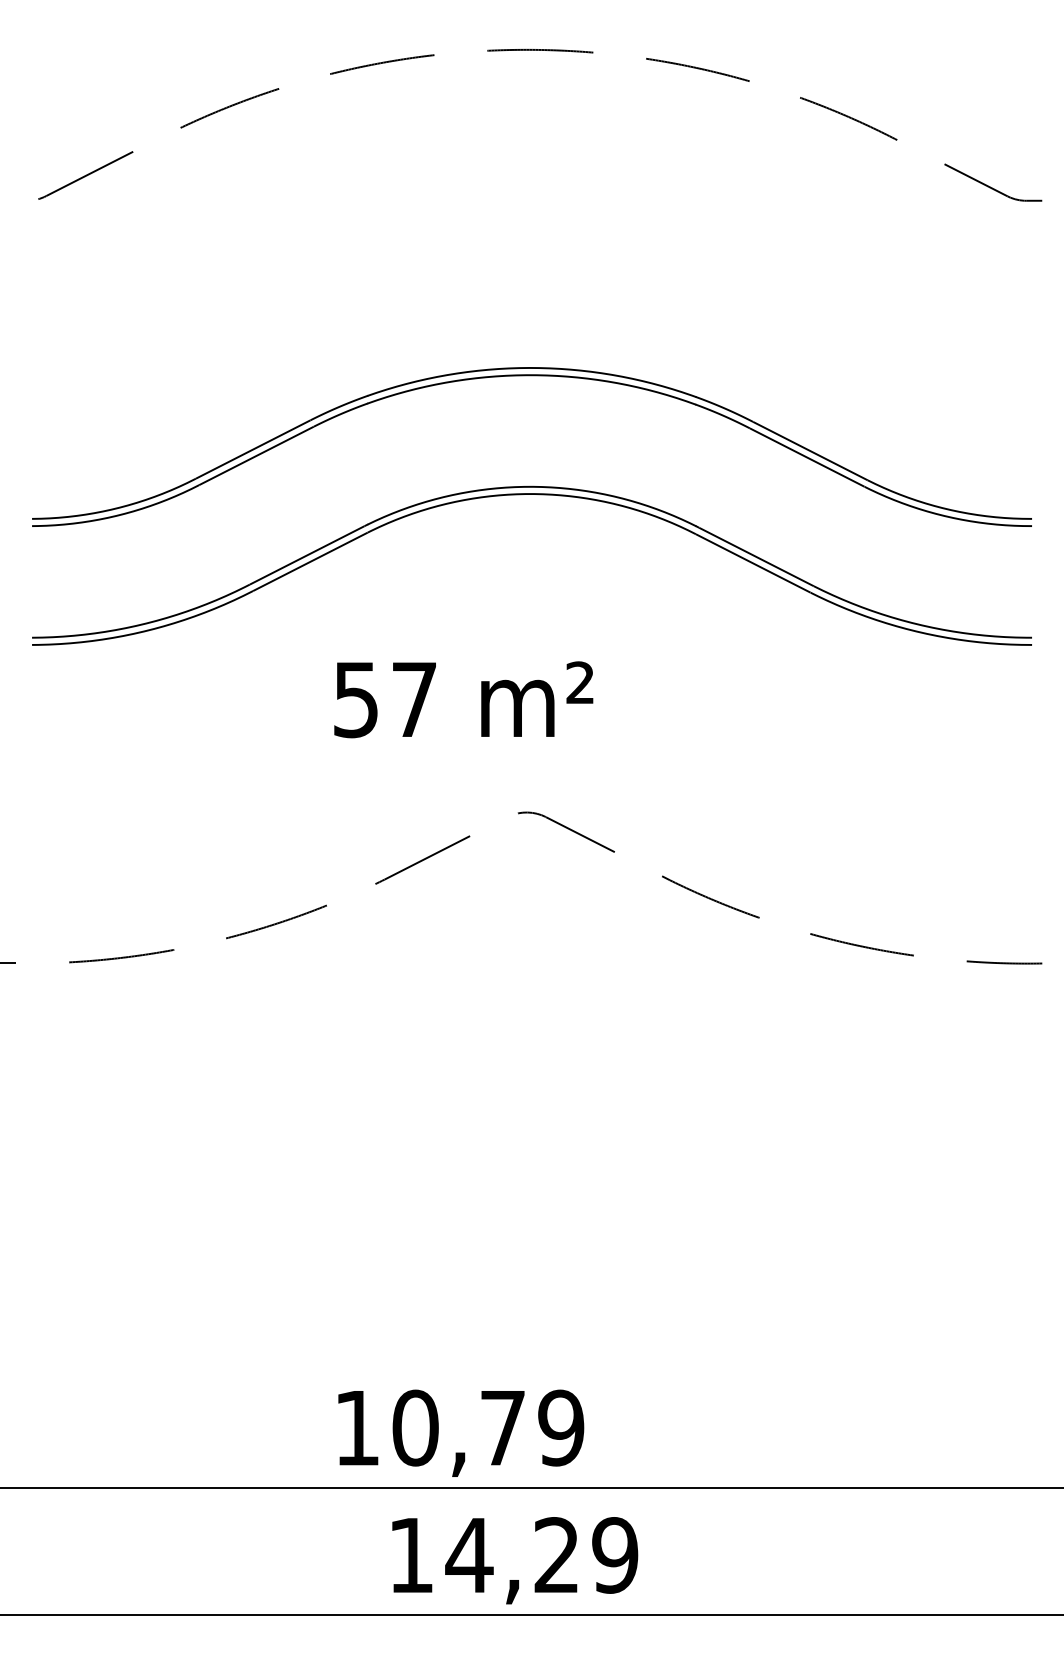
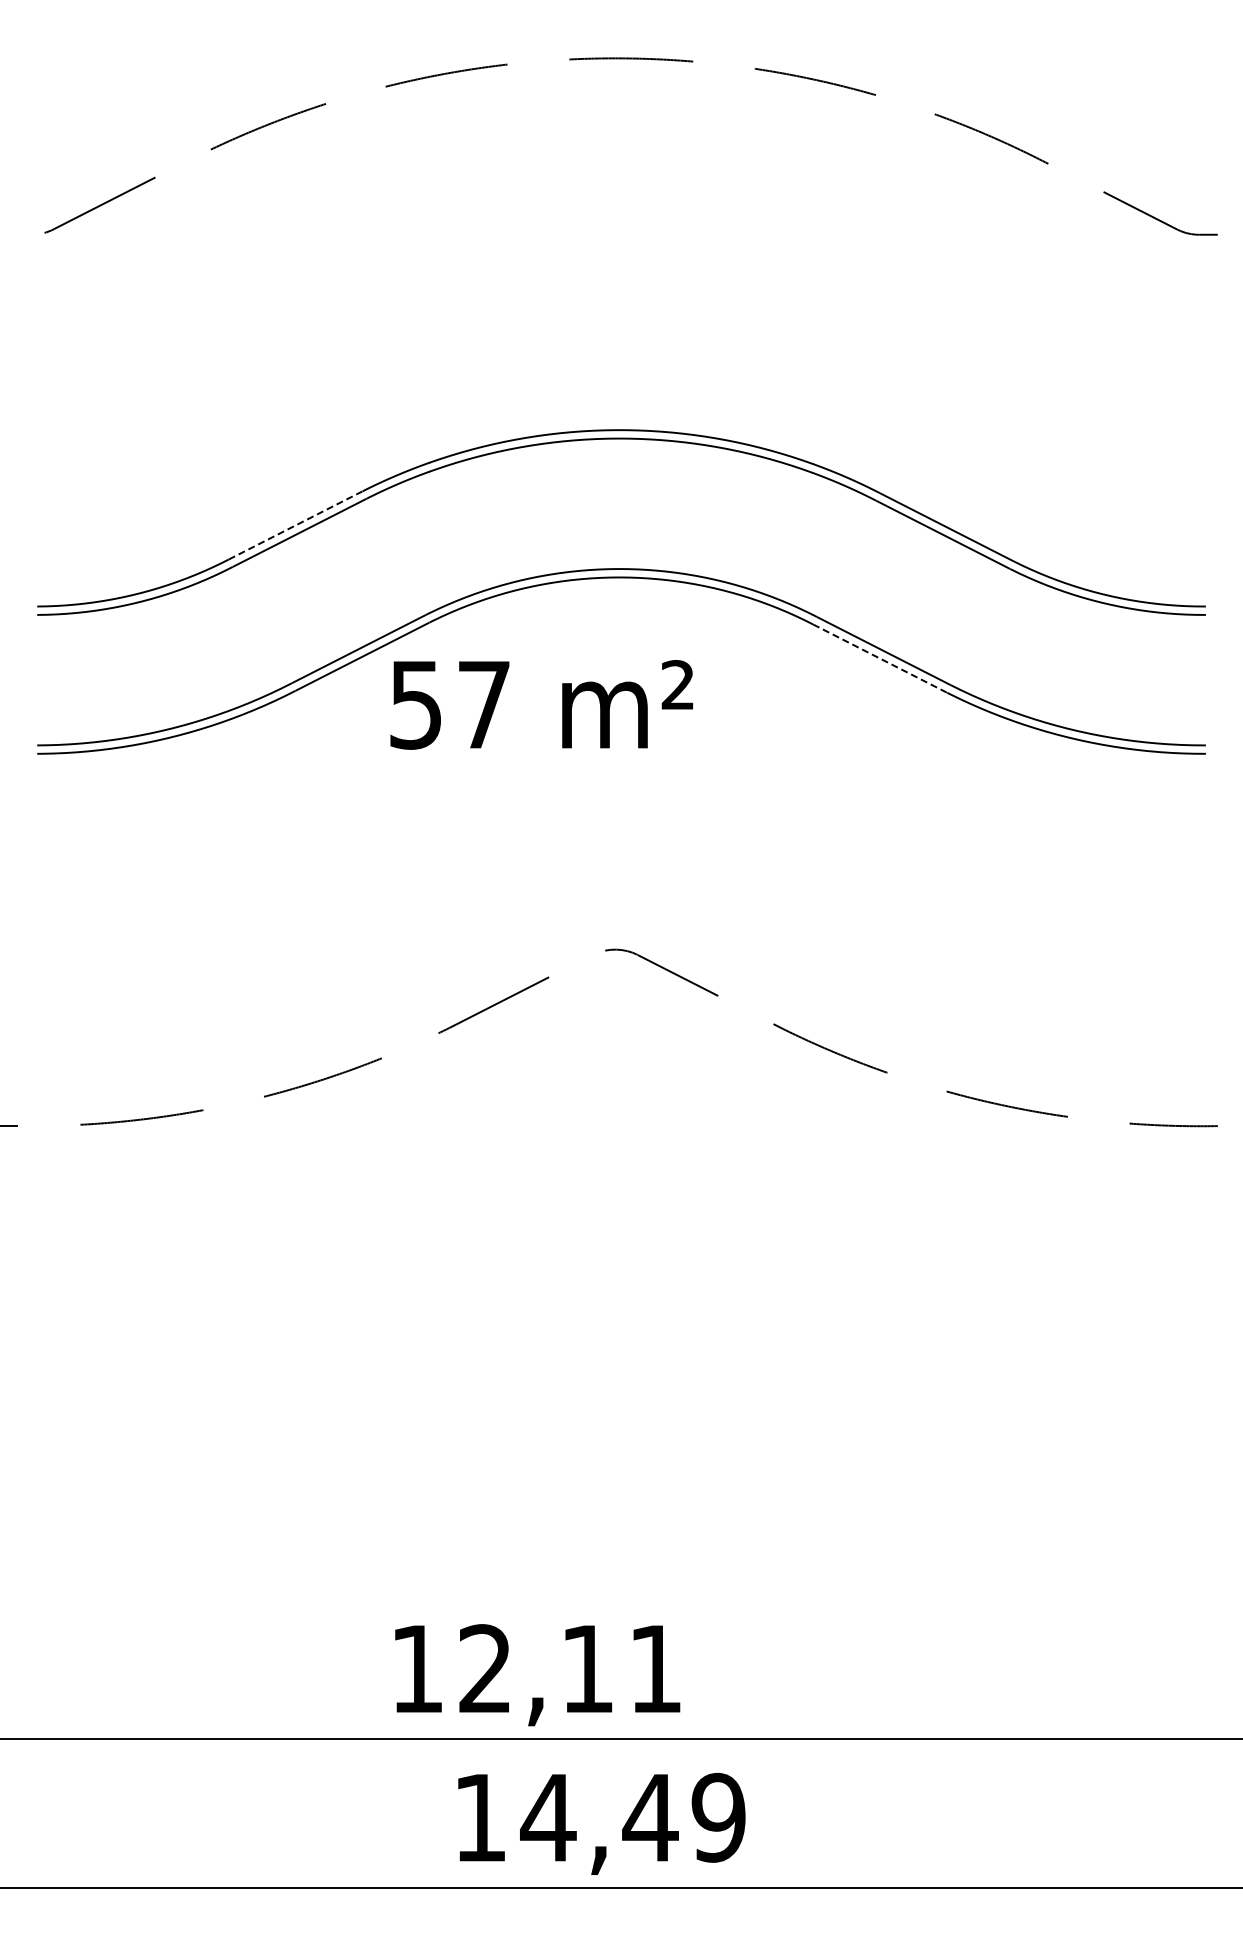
line: (253, 449) -> (296, 525), solid -> dashed
line: (753, 563) -> (880, 658), solid -> dashed
text: (463, 699) -> (541, 704), moved
text: (488, 1427) -> (570, 1668), 10,79 -> 12,11
text: (556, 1554) -> (650, 1816), 14,29 -> 14,49

